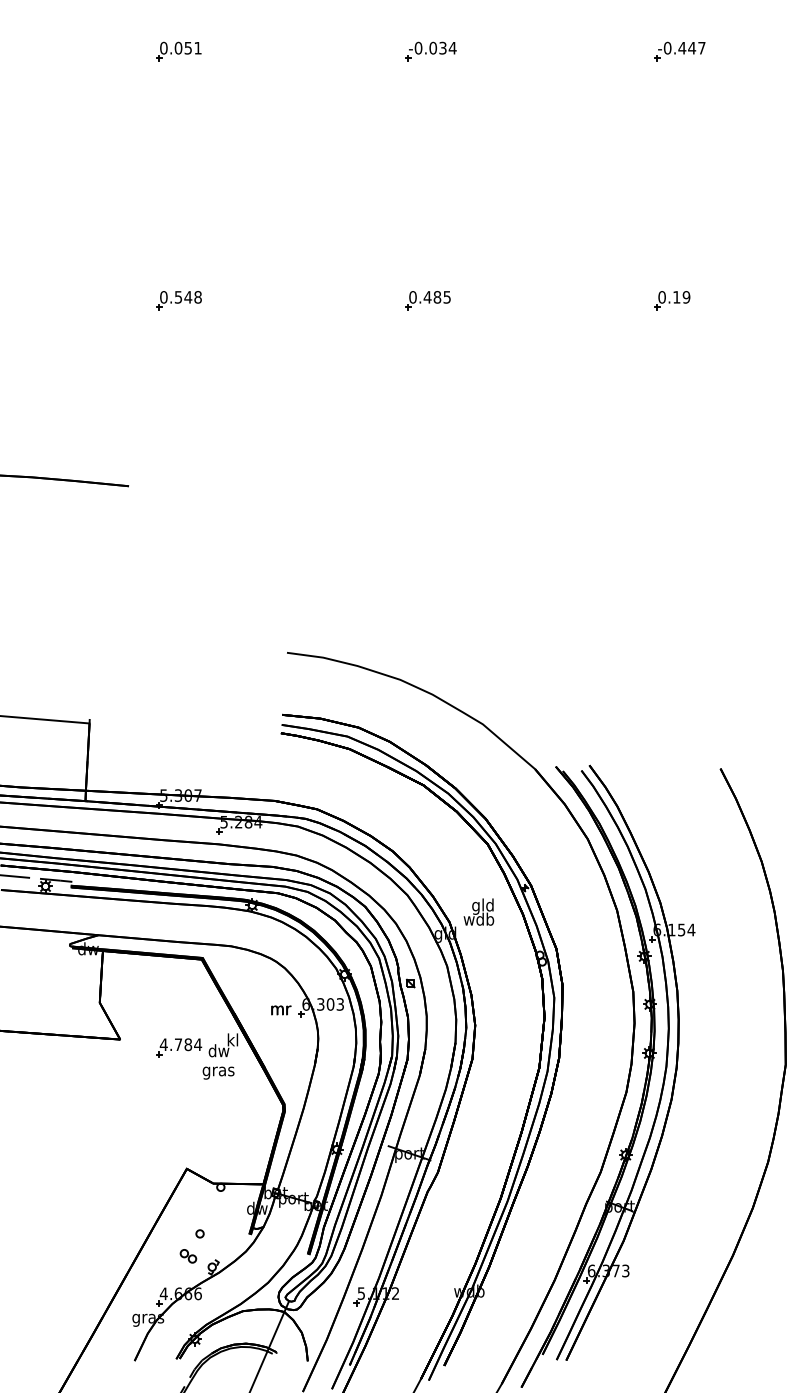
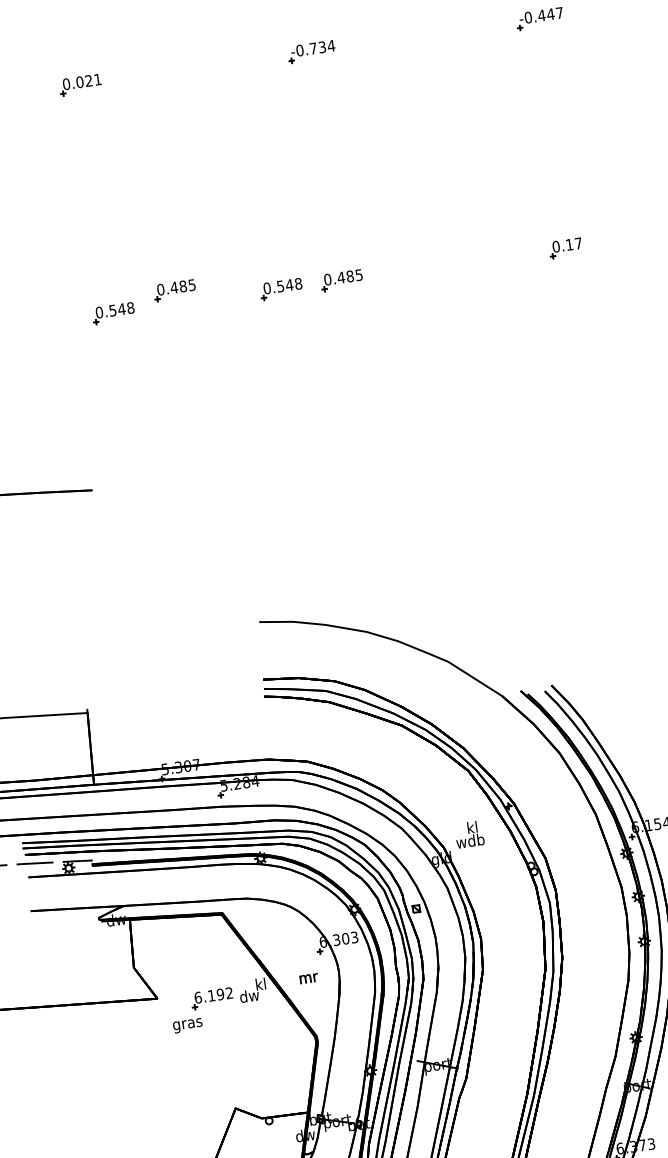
text: (187, 47) -> (88, 80), 0.051 -> 0.021
text: (433, 47) -> (313, 47), -0.034 -> -0.734
part: (247, 285) -> (174, 290), added
text: (686, 297) -> (578, 243), 0.19 -> 0.17
part: (361, 300) -> (281, 289), added
text: (482, 906) -> (471, 828), gld -> kl
text: (281, 1010) -> (309, 978), moved
text: (180, 1044) -> (213, 995), 4.784 -> 6.192
text: (218, 1072) -> (187, 1025), moved

